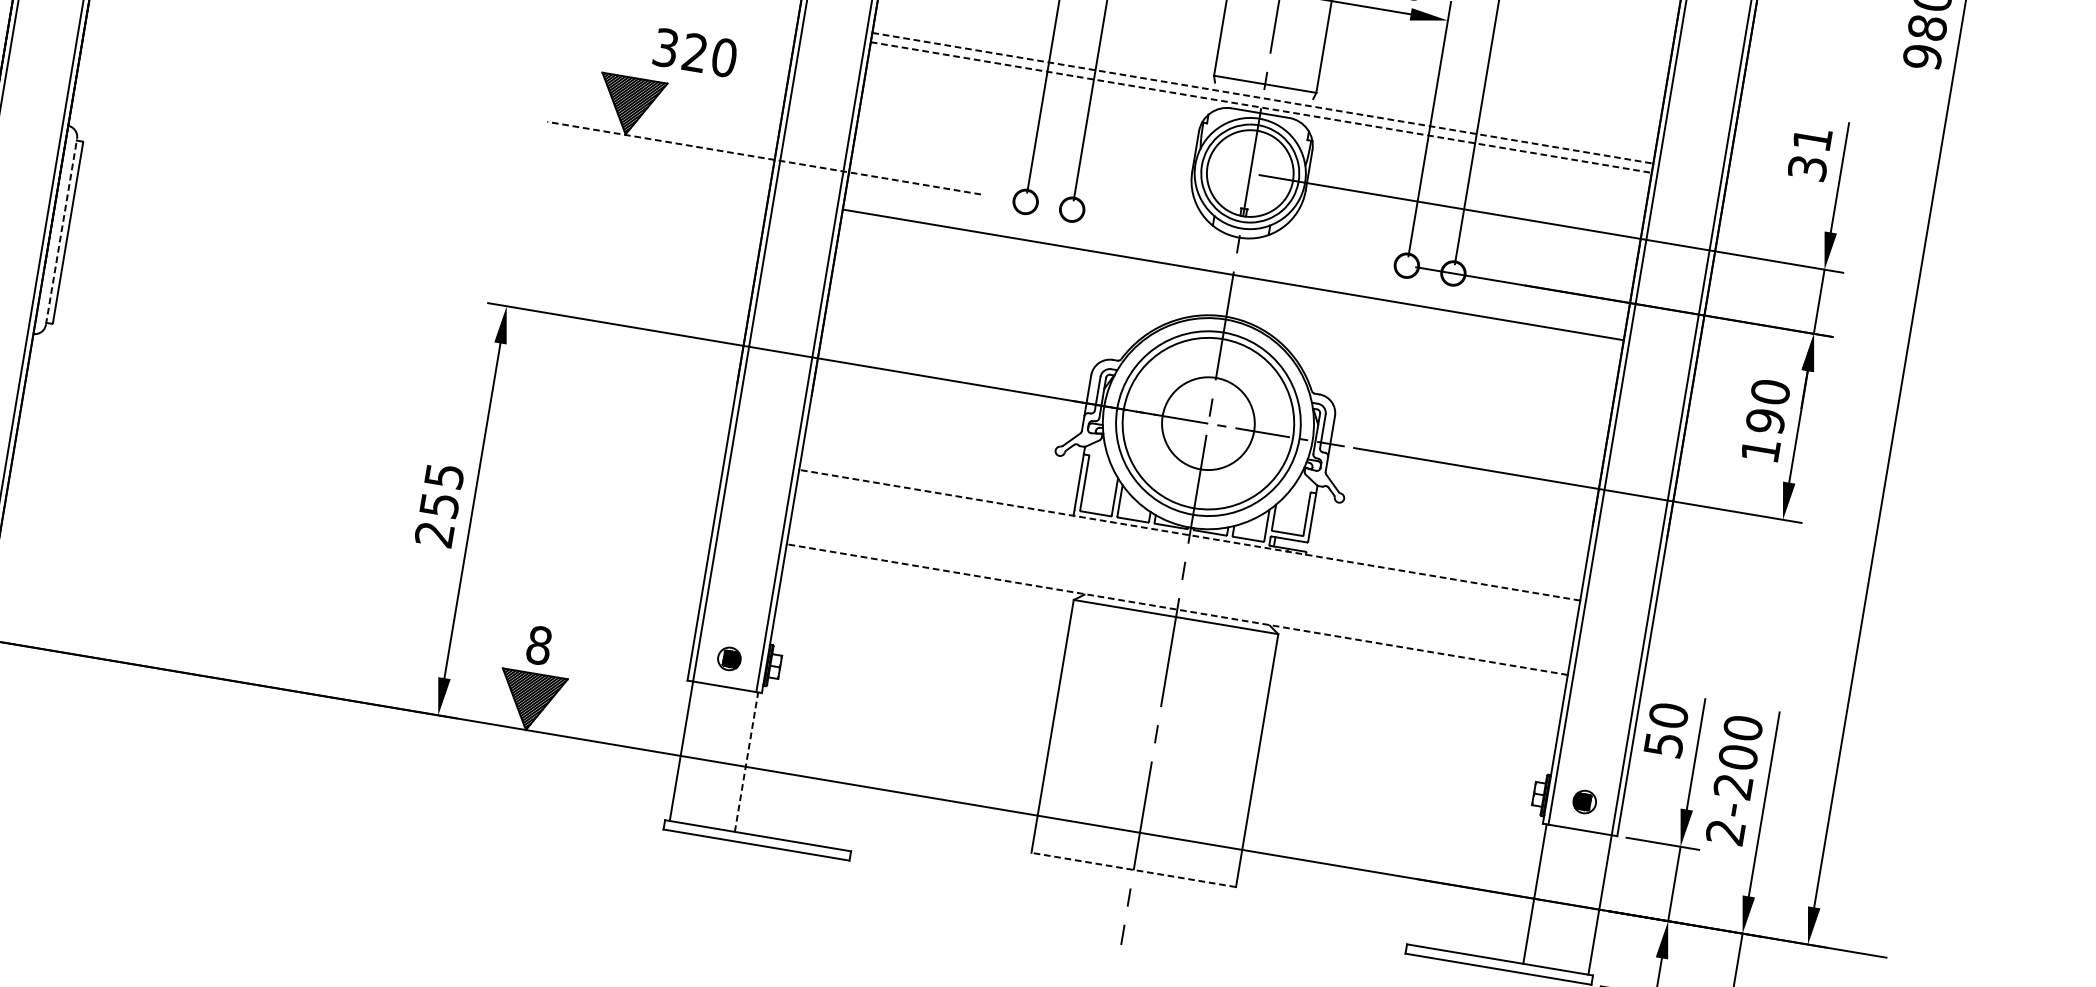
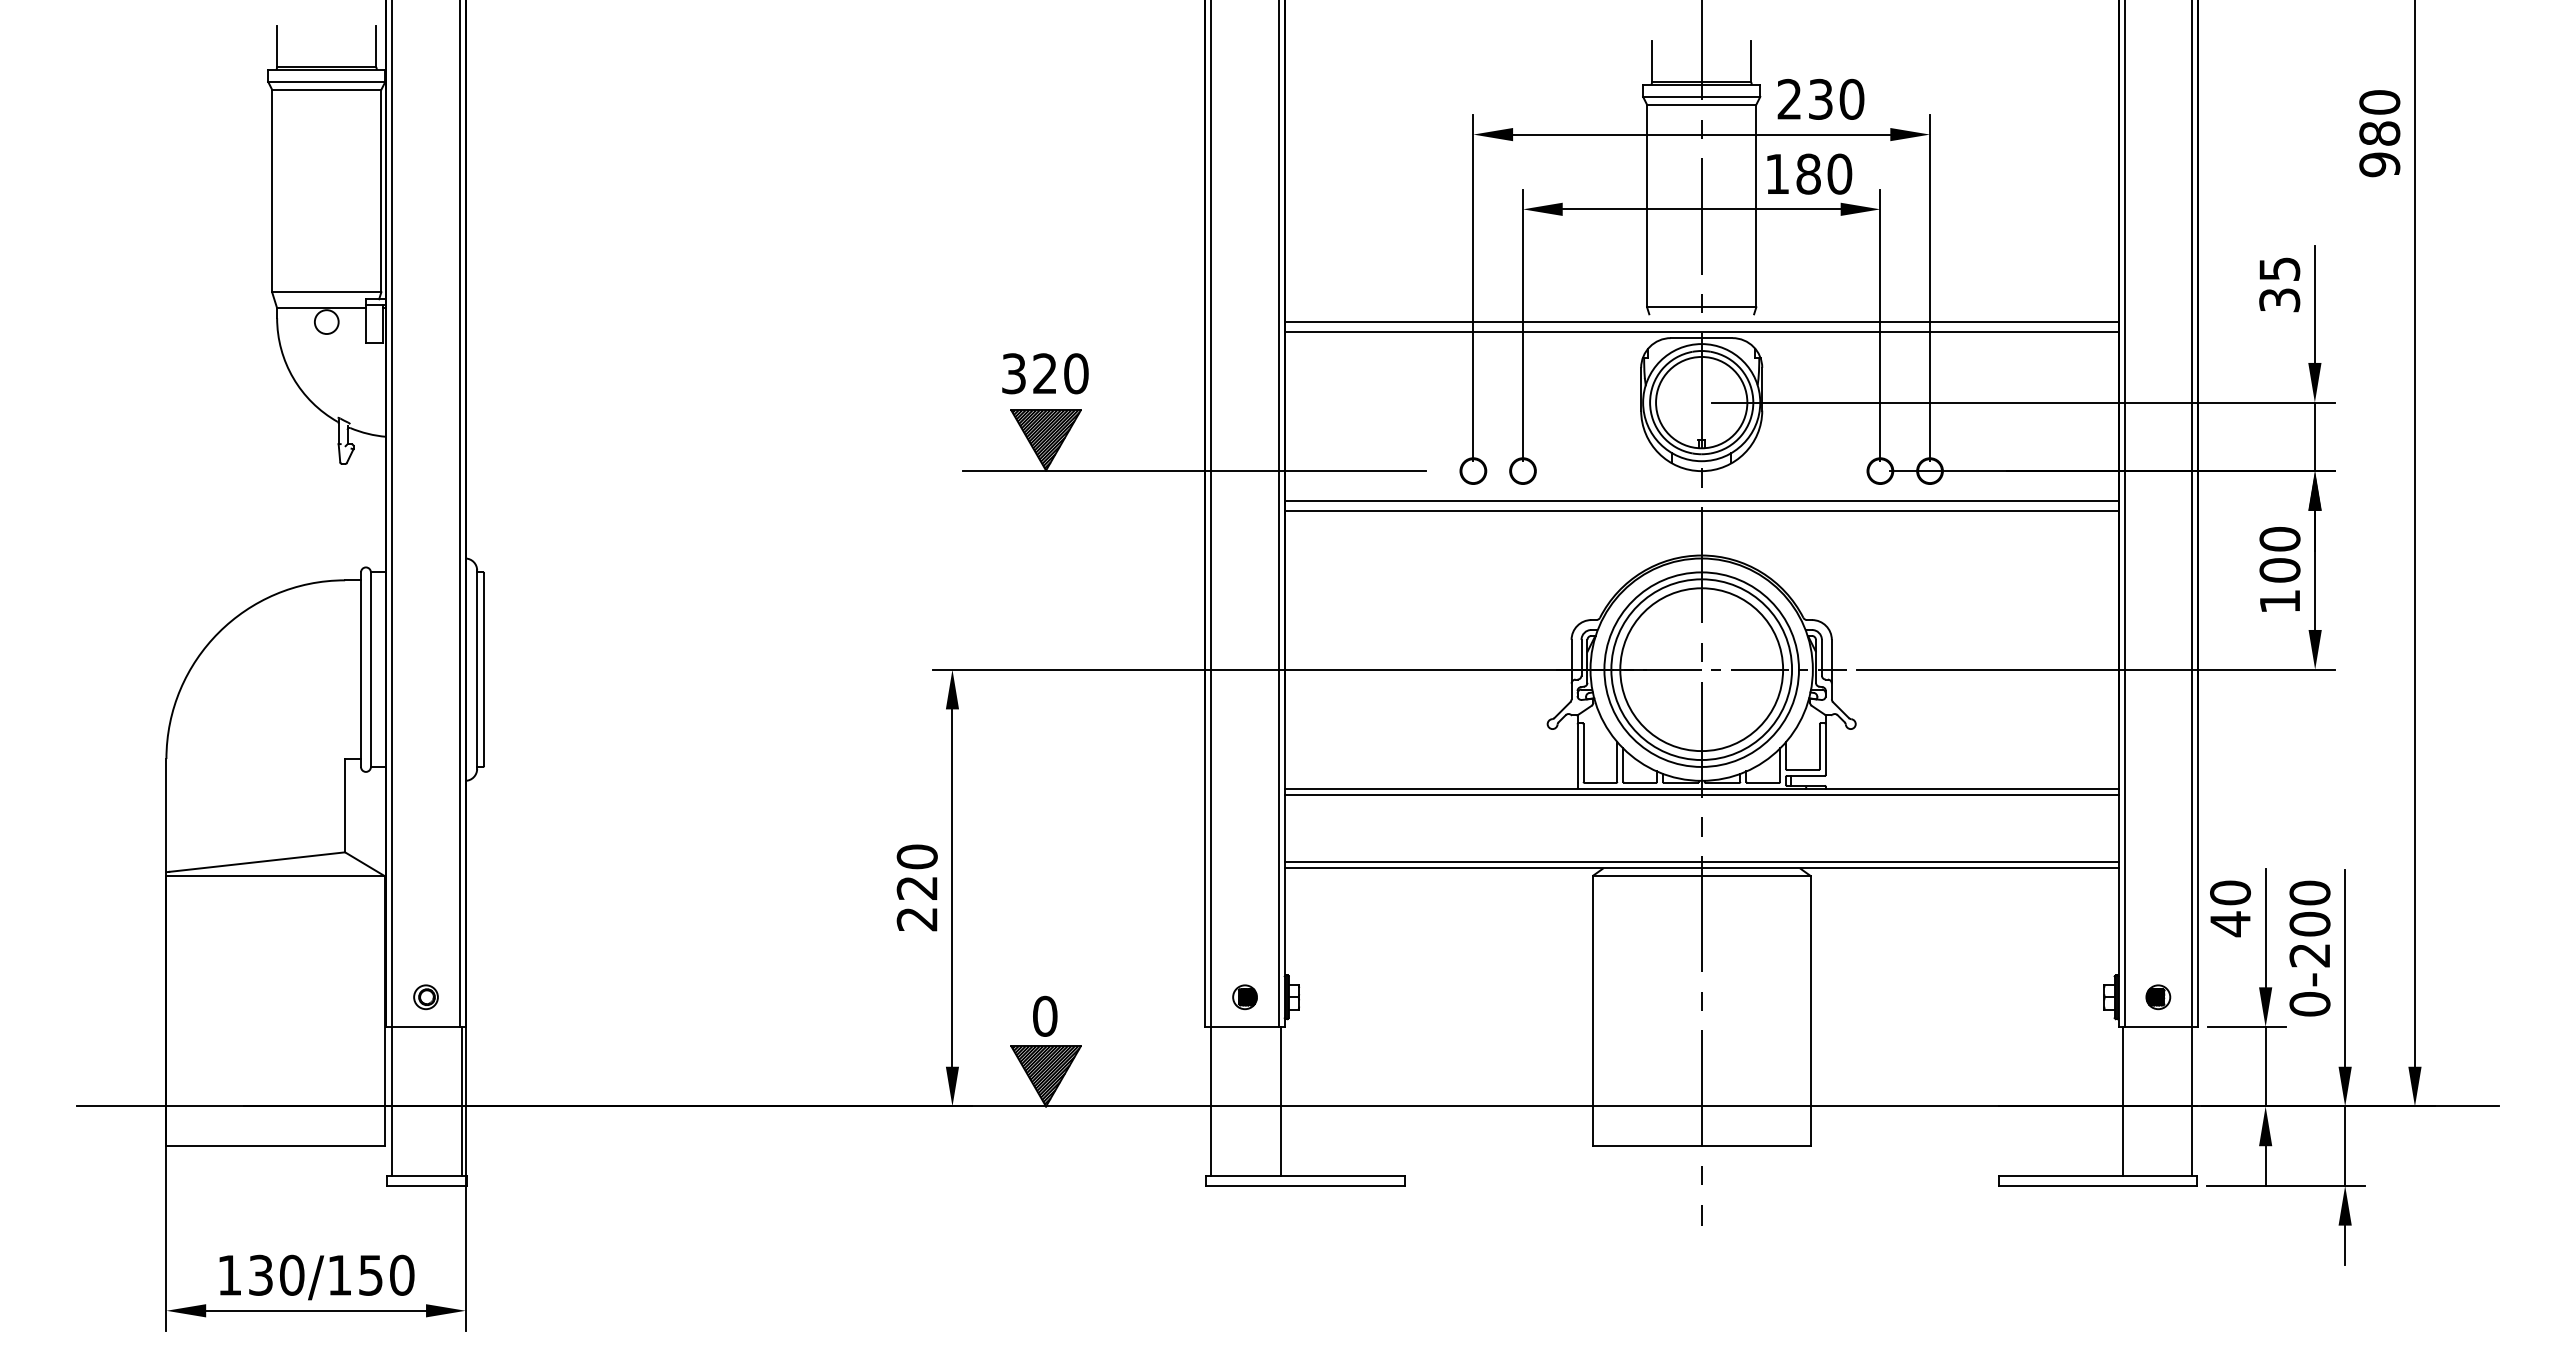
text: (695, 52) -> (1045, 373), moved
line: (1262, 98) -> (1701, 322), dashed -> solid
line: (1261, 107) -> (1701, 332), dashed -> solid
text: (1812, 138) -> (2279, 268), 31 -> 35
line: (763, 158) -> (1193, 471), dashed -> solid
line: (61, 231) -> (477, 669), dashed -> solid
line: (1234, 265) -> (1701, 500), added
text: (1765, 421) -> (2279, 570), 190 -> 100
circle: (1208, 423) -> (1701, 669), size x1.67
text: (441, 489) -> (916, 871), 255 -> 220
line: (1189, 534) -> (1701, 788), dashed -> solid
line: (1188, 540) -> (1701, 794), added
line: (1178, 604) -> (1701, 862), added
line: (1177, 609) -> (1701, 868), dashed -> solid
text: (539, 645) -> (1045, 1016), 8 -> 0
text: (1663, 745) -> (2230, 924), 50 -> 40
line: (746, 762) -> (1280, 1101), dashed -> solid
text: (1725, 832) -> (2309, 1004), 2-200 -> 0-200
line: (1133, 870) -> (1701, 1146), dashed -> solid

